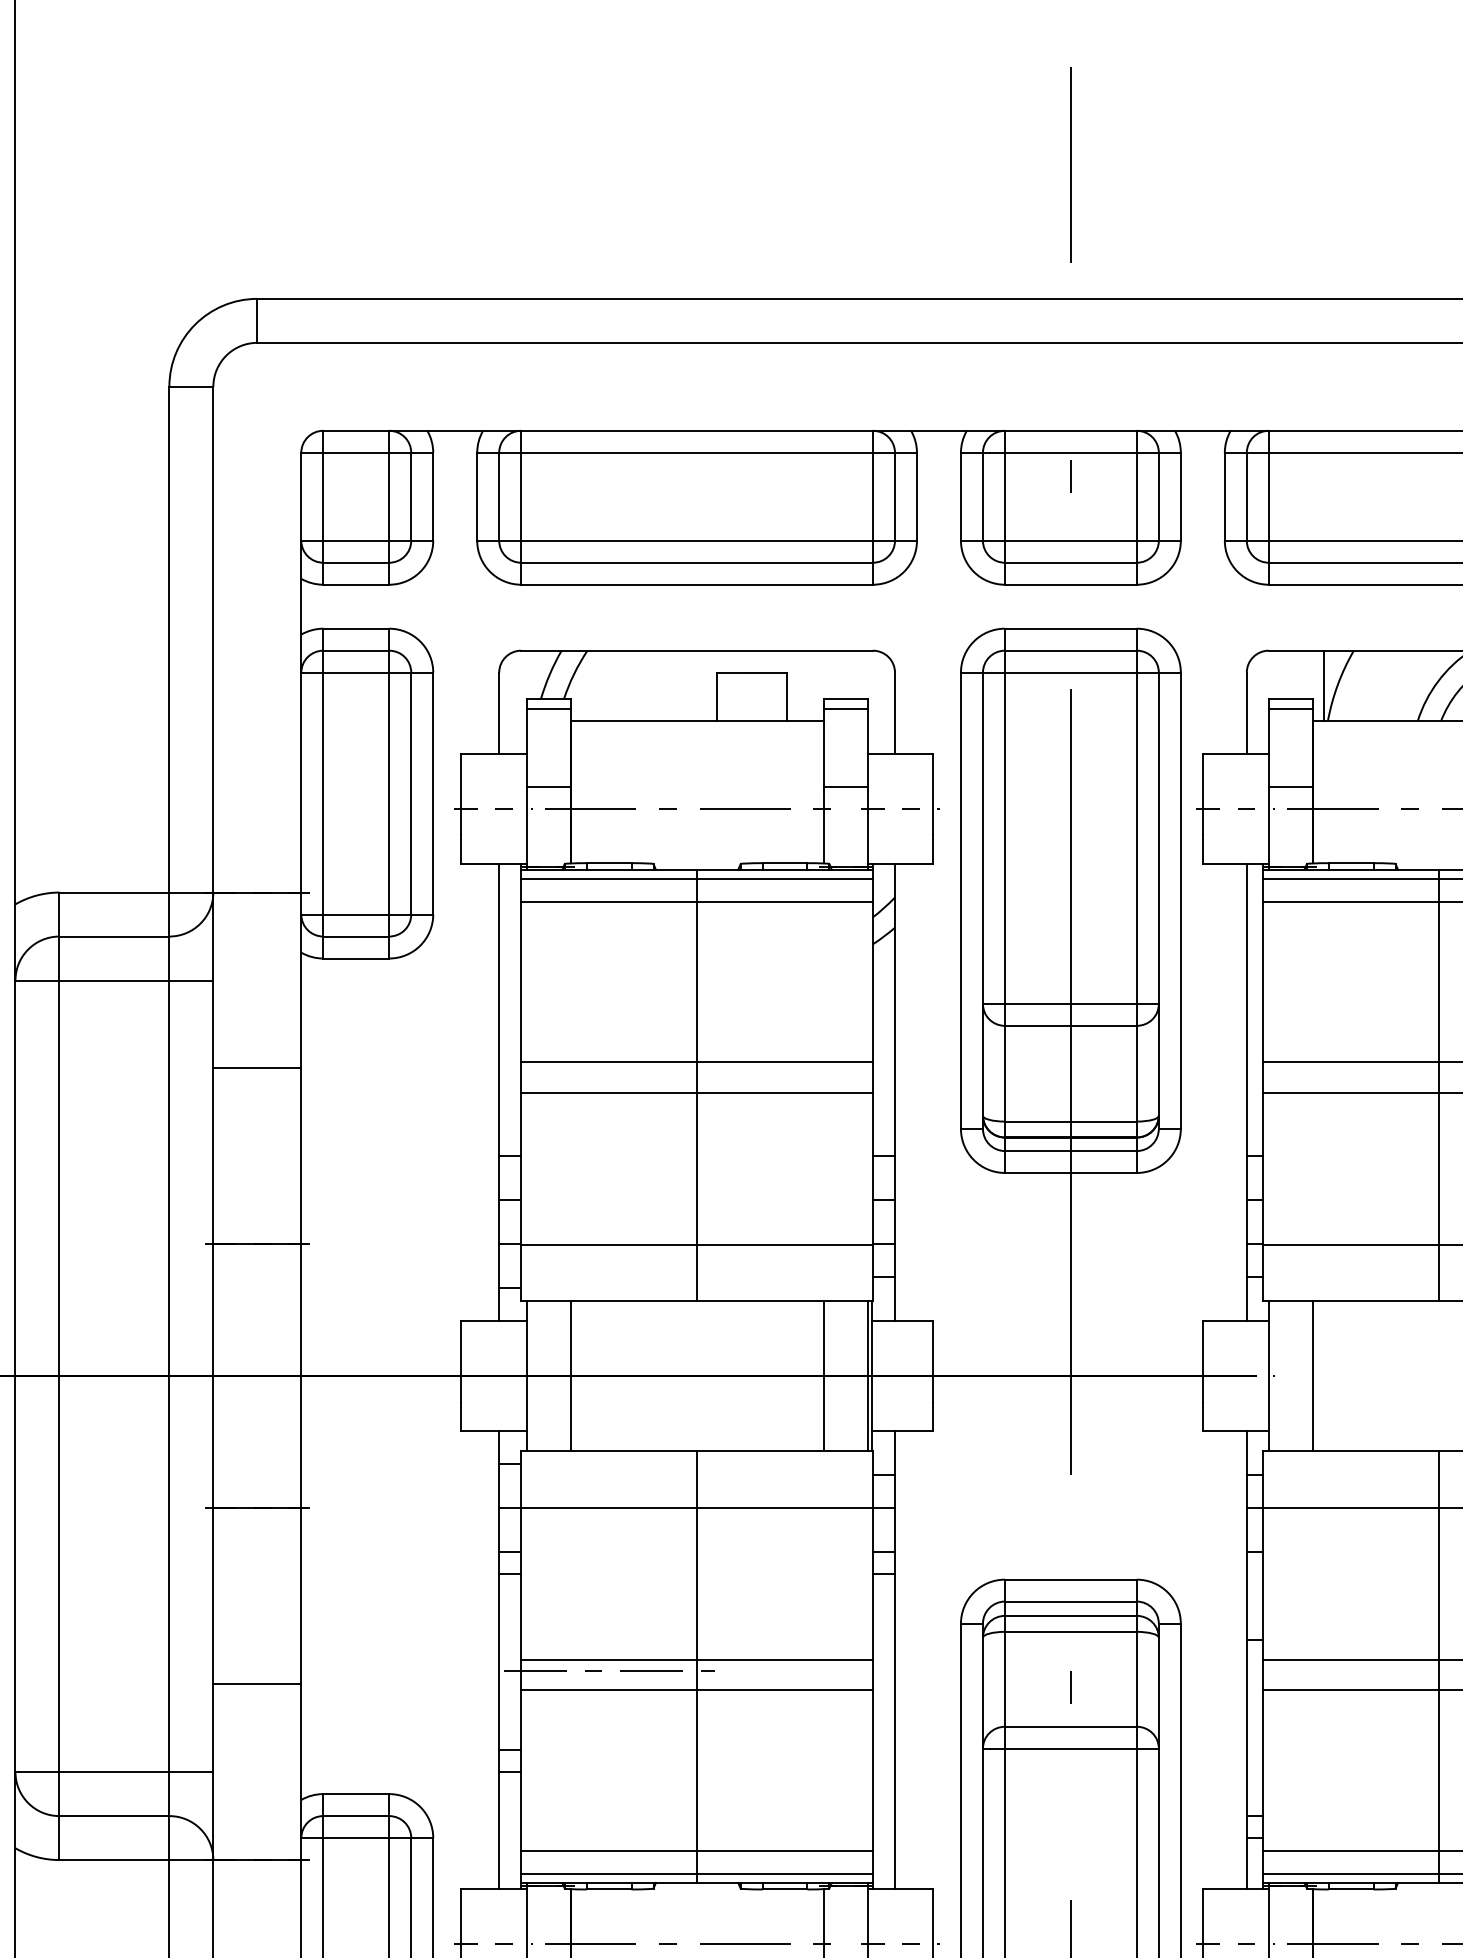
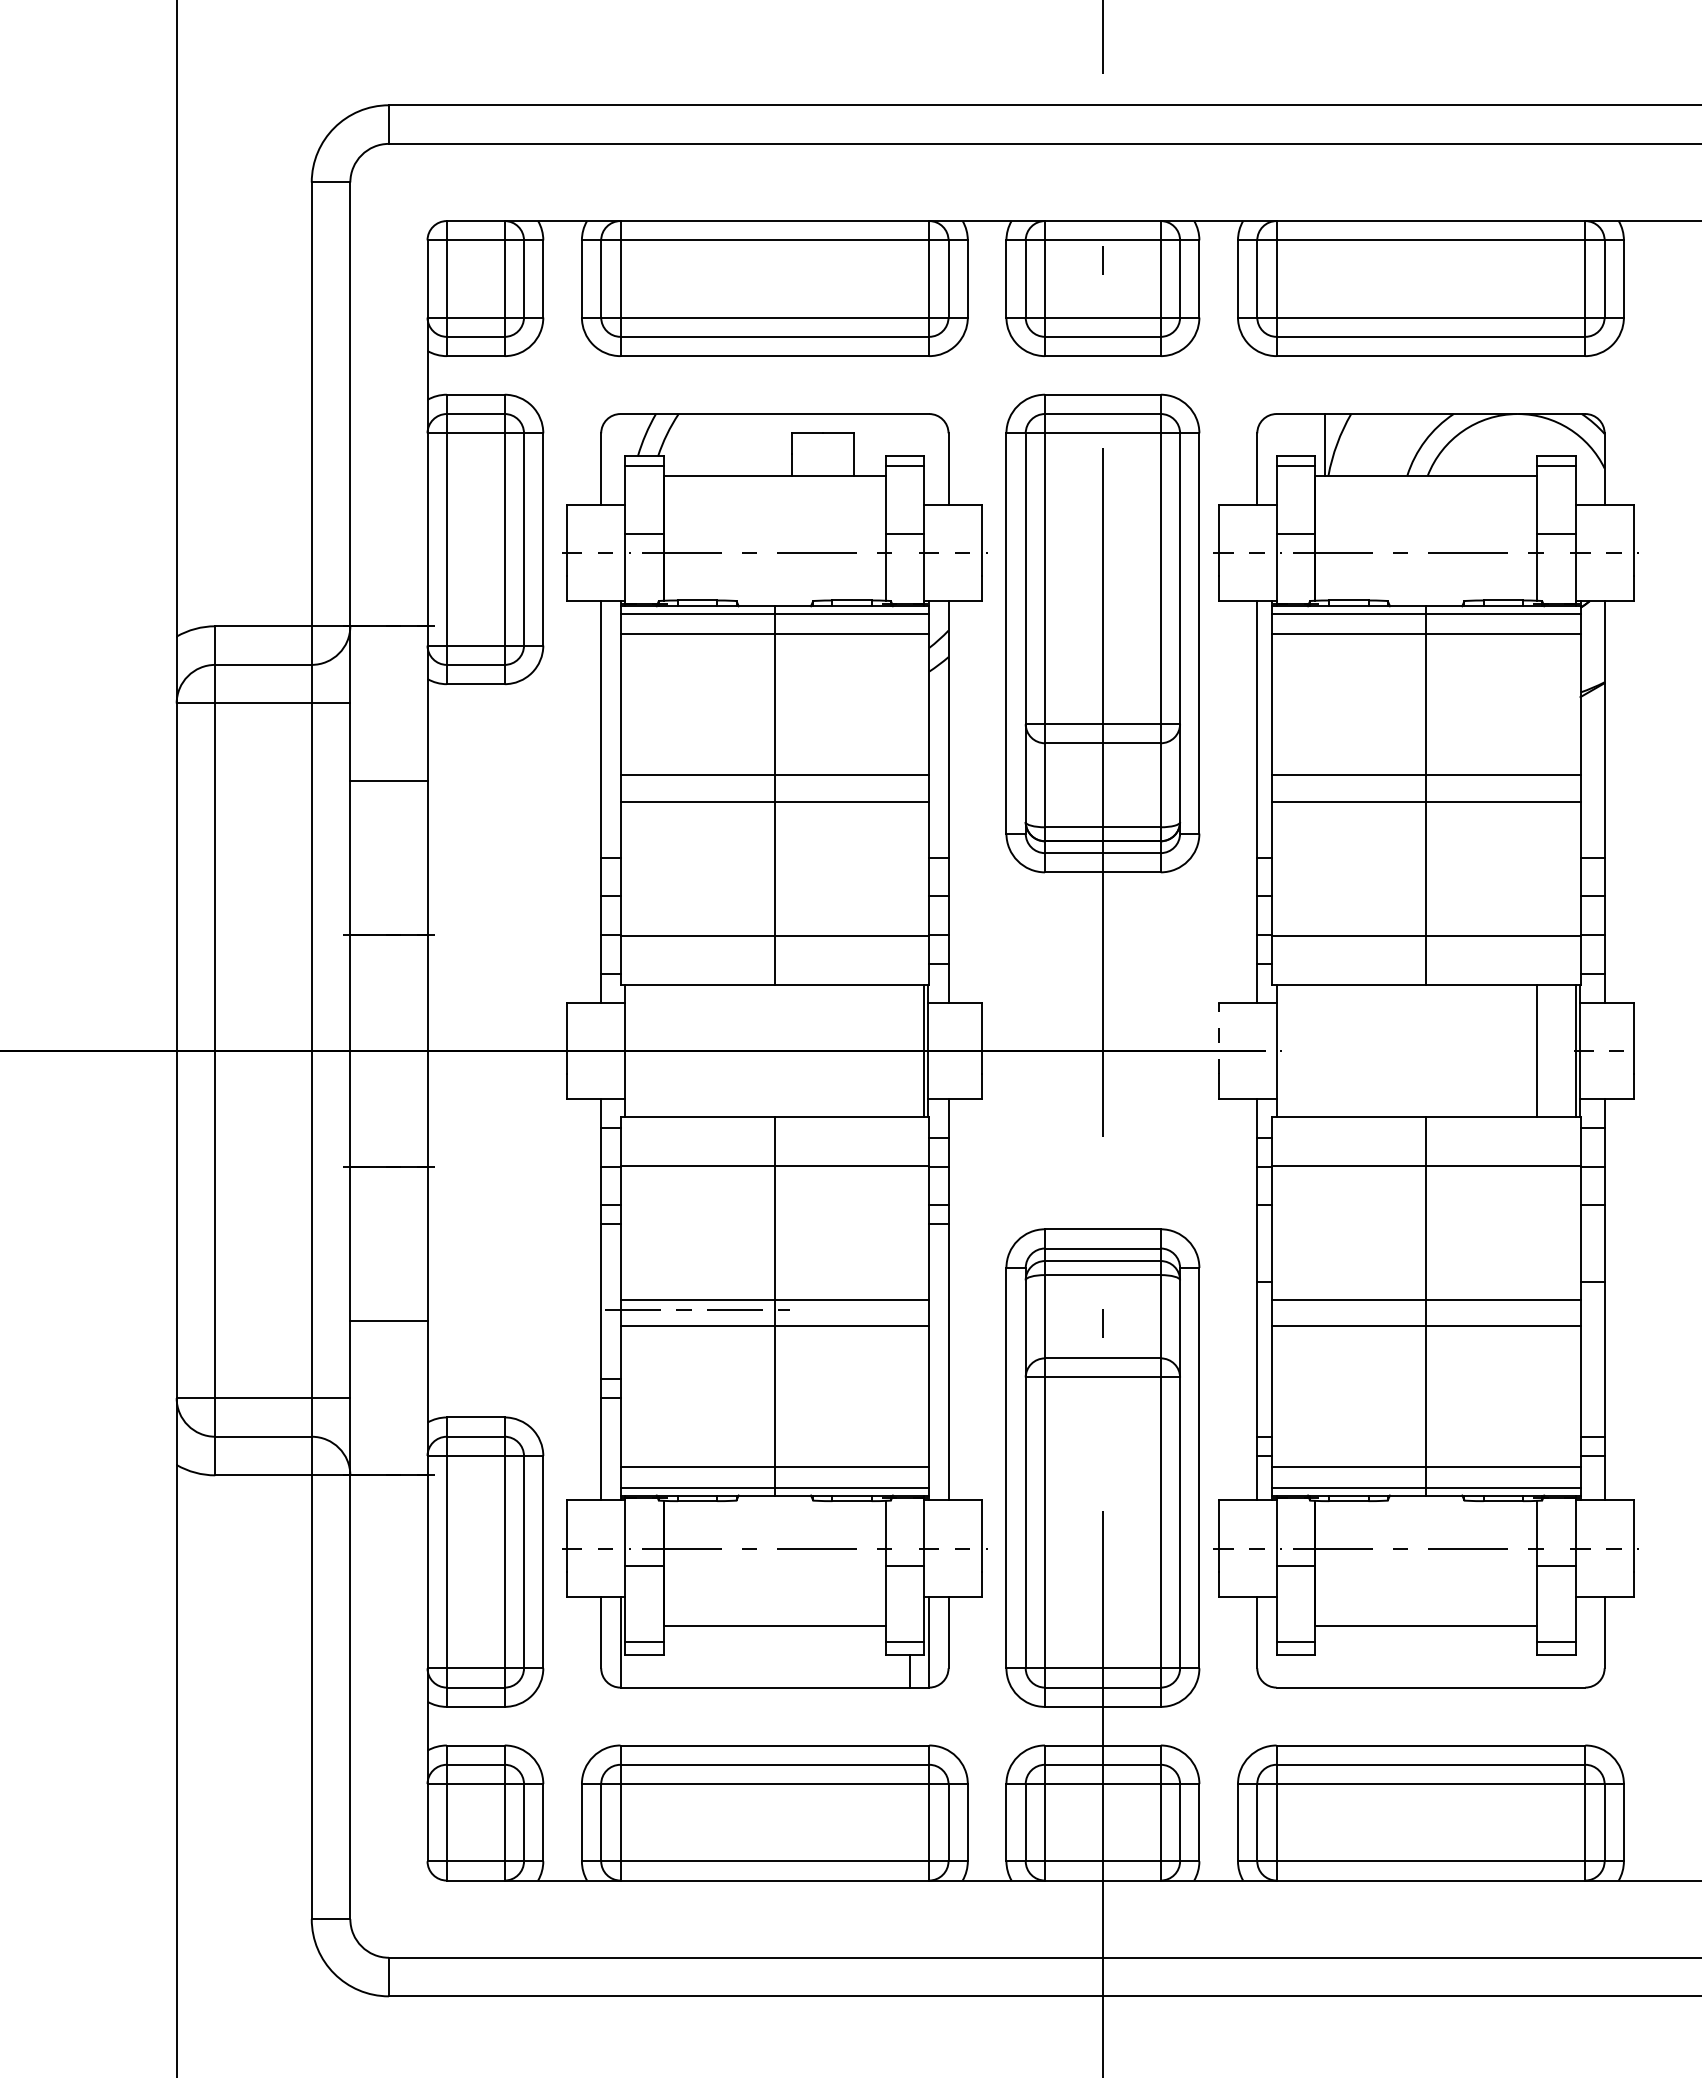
line: (1202, 1362) -> (1218, 1038), solid -> dashed
line: (570, 1375) -> (663, 1050), removed
line: (823, 1375) -> (885, 1050), removed
line: (1313, 1375) -> (1315, 1050), removed

